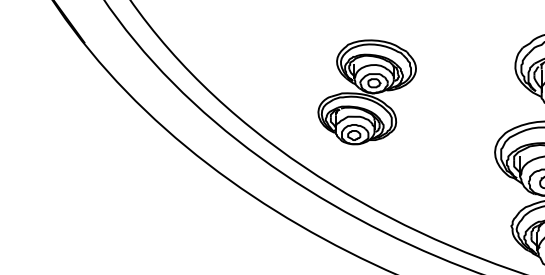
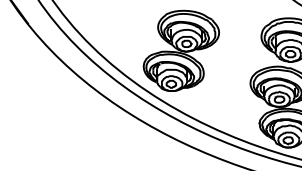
part: (365, 91) -> (180, 50), size x1.43

